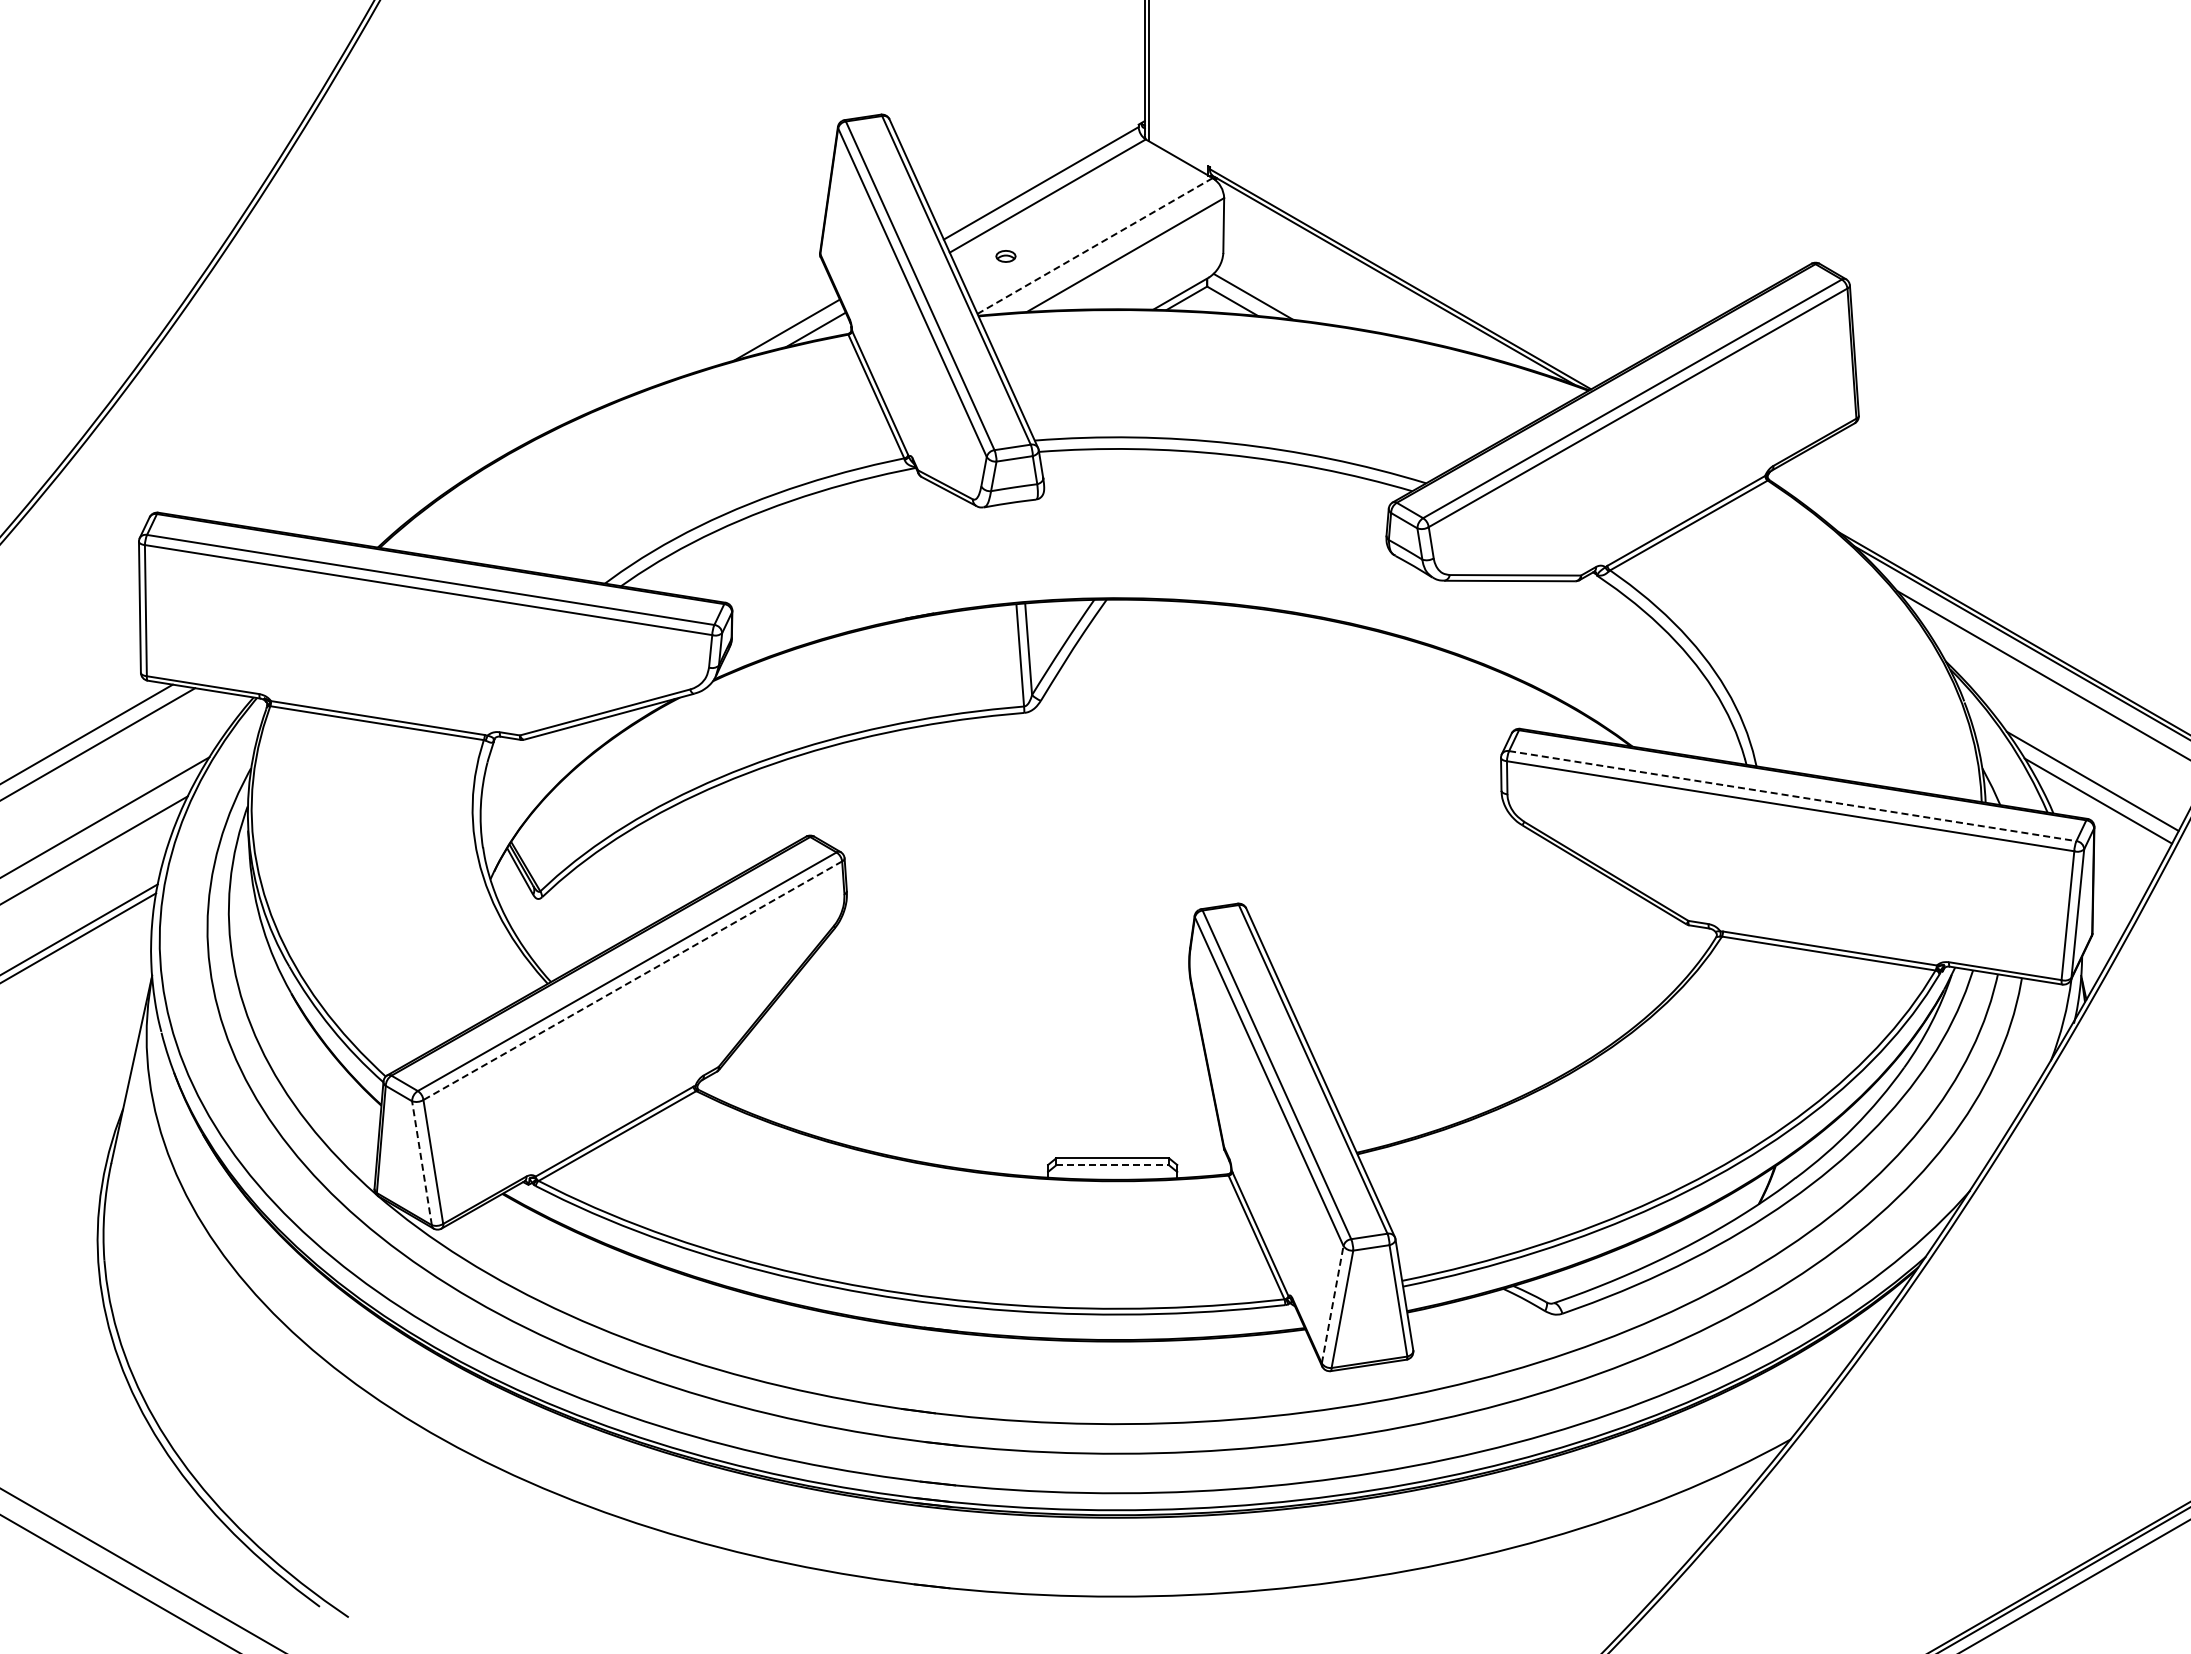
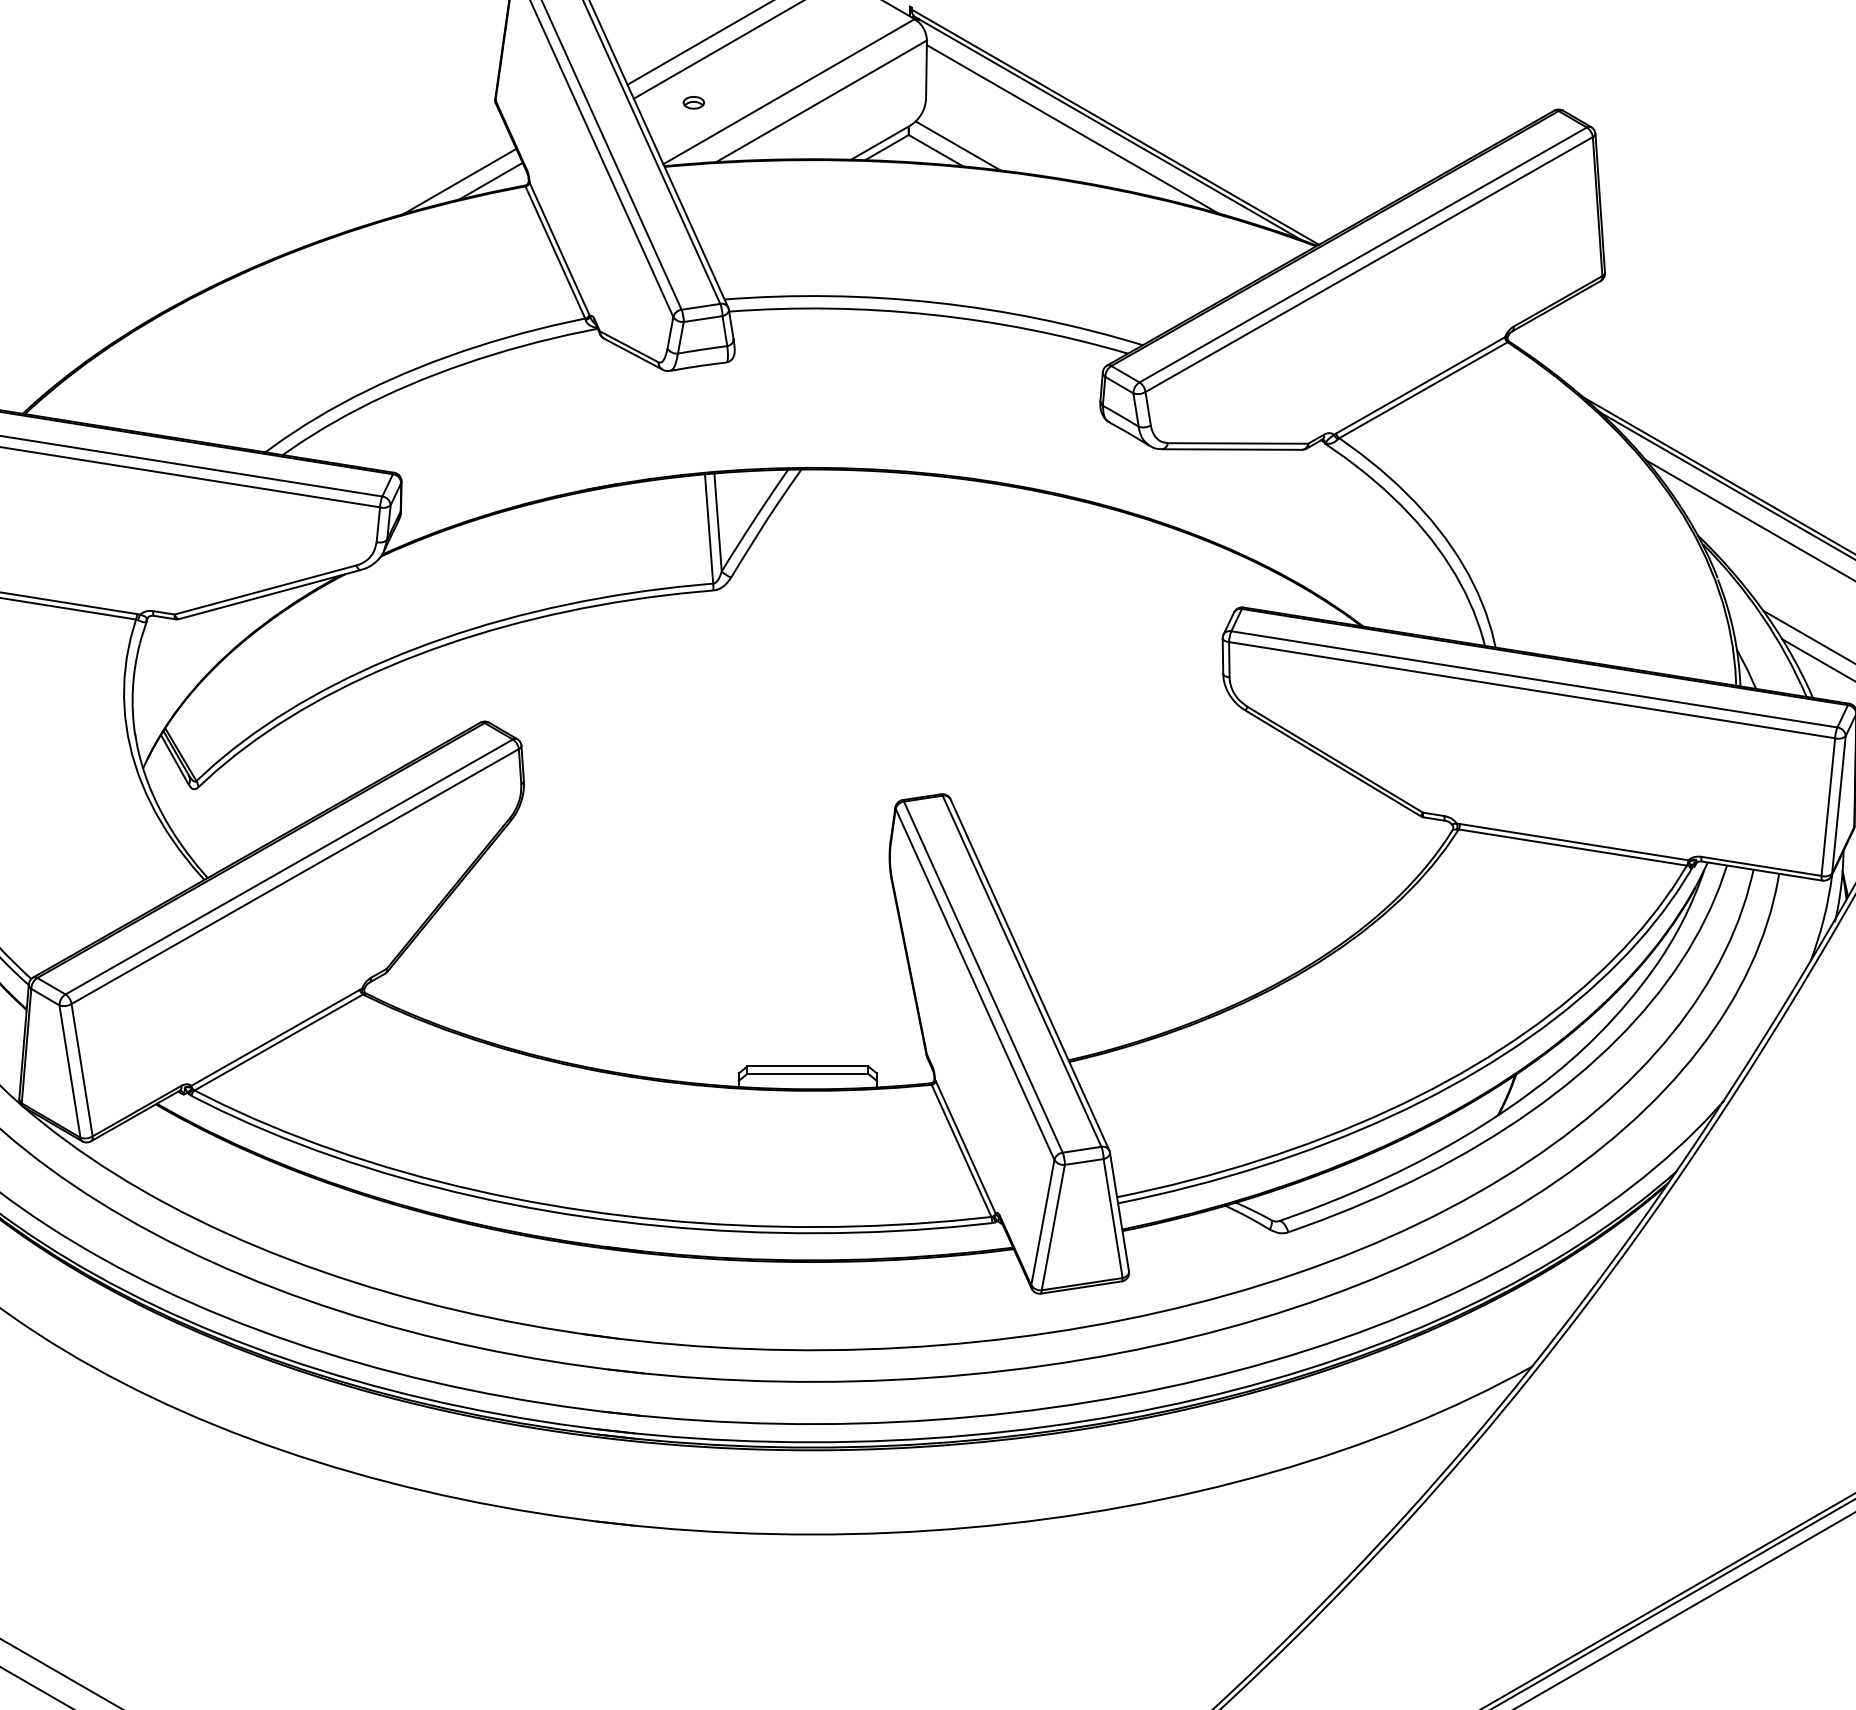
line: (1095, 246) -> (789, 92), dashed -> solid
line: (1360, 281) -> (1072, 129), added
line: (1793, 796) -> (1535, 679), dashed -> solid
line: (632, 980) -> (294, 876), dashed -> solid
line: (421, 1163) -> (69, 1071), dashed -> solid
line: (1112, 1165) -> (807, 1073), dashed -> solid
line: (1332, 1304) -> (1042, 1222), dashed -> solid

